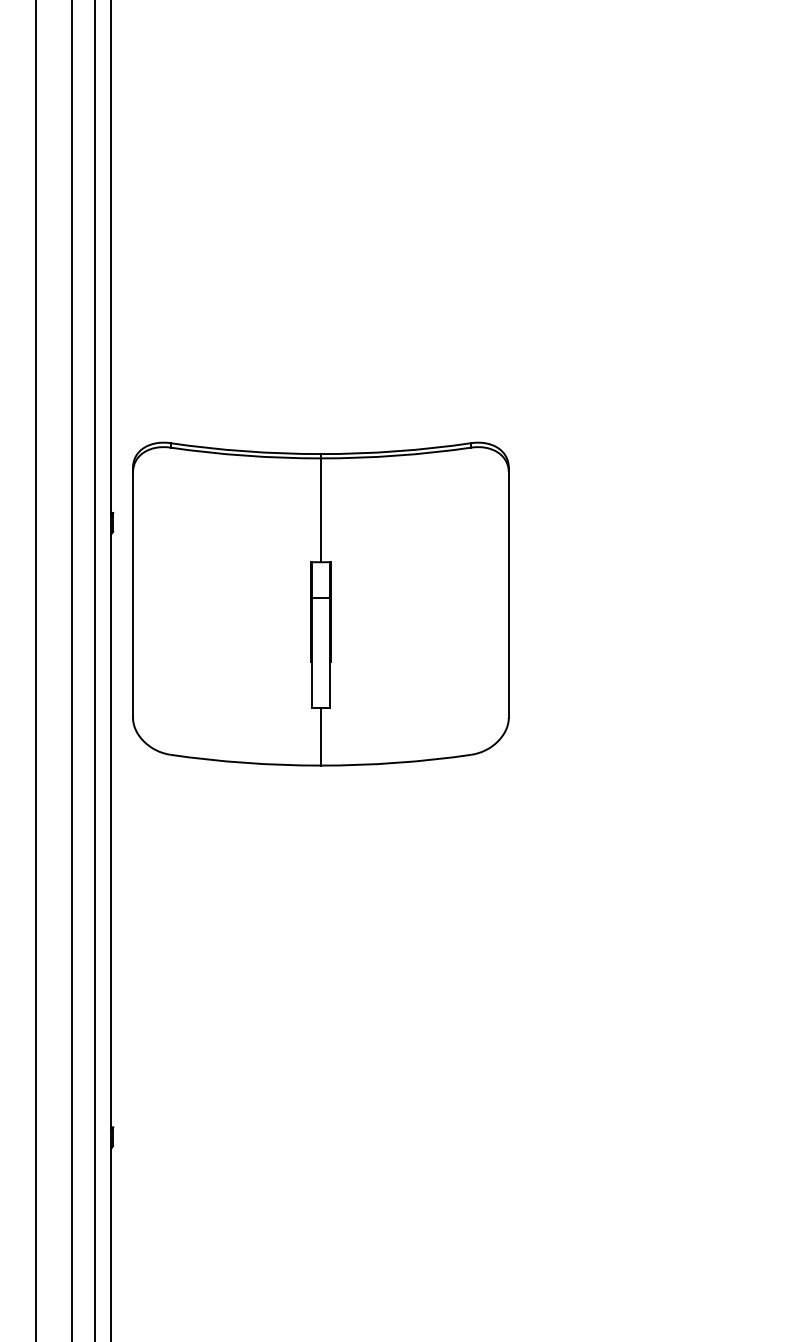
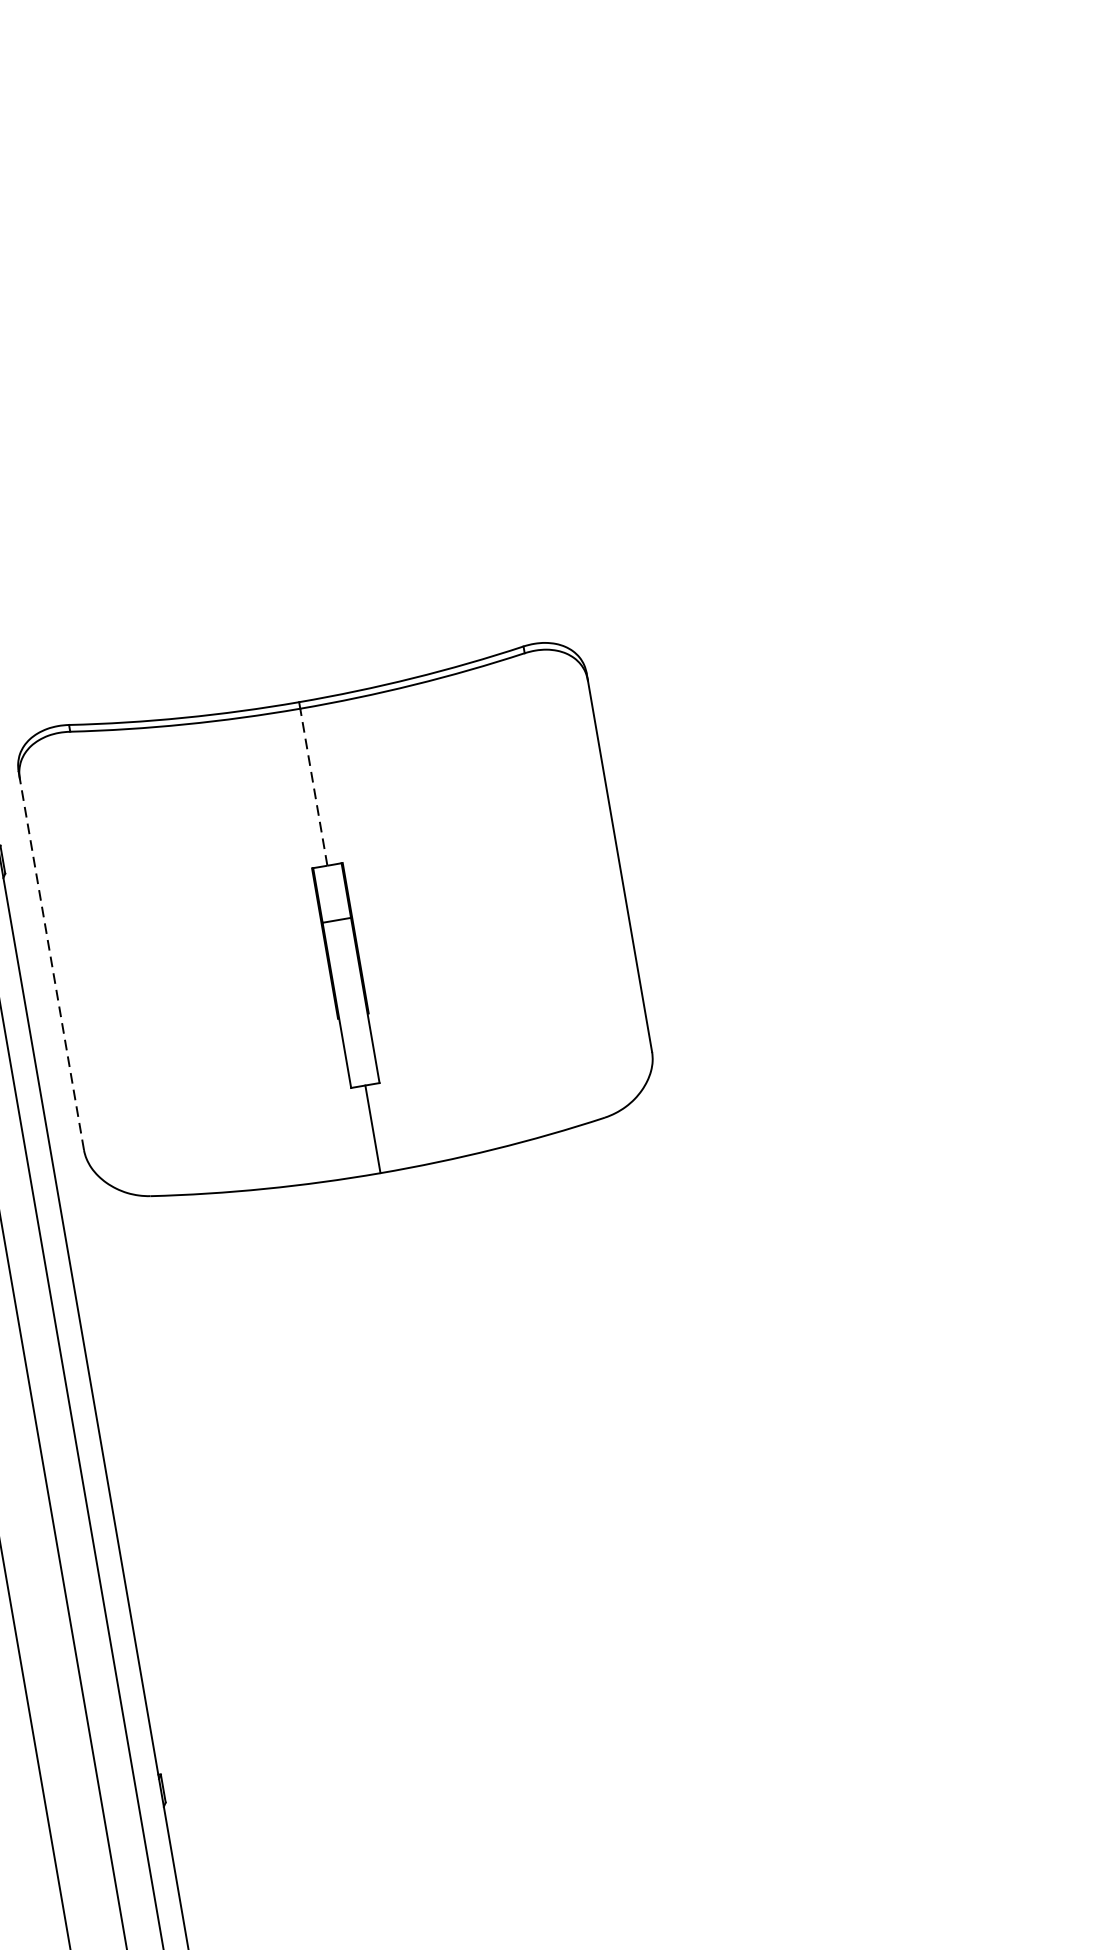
line: (320, 510) -> (313, 787), solid -> dashed
line: (133, 595) -> (52, 964), solid -> dashed

